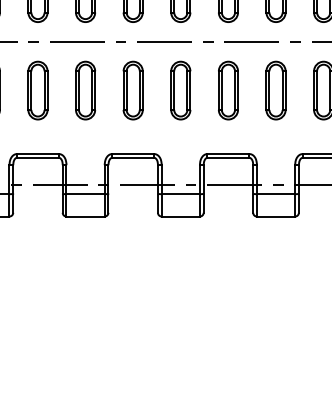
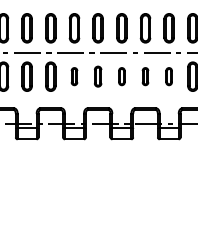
part: (85, 90) -> (74, 76), size x0.6
part: (131, 90) -> (97, 76), size x0.7
part: (180, 90) -> (121, 76), size x0.6
part: (228, 90) -> (145, 76), size x0.6
part: (274, 90) -> (168, 76), size x0.6

